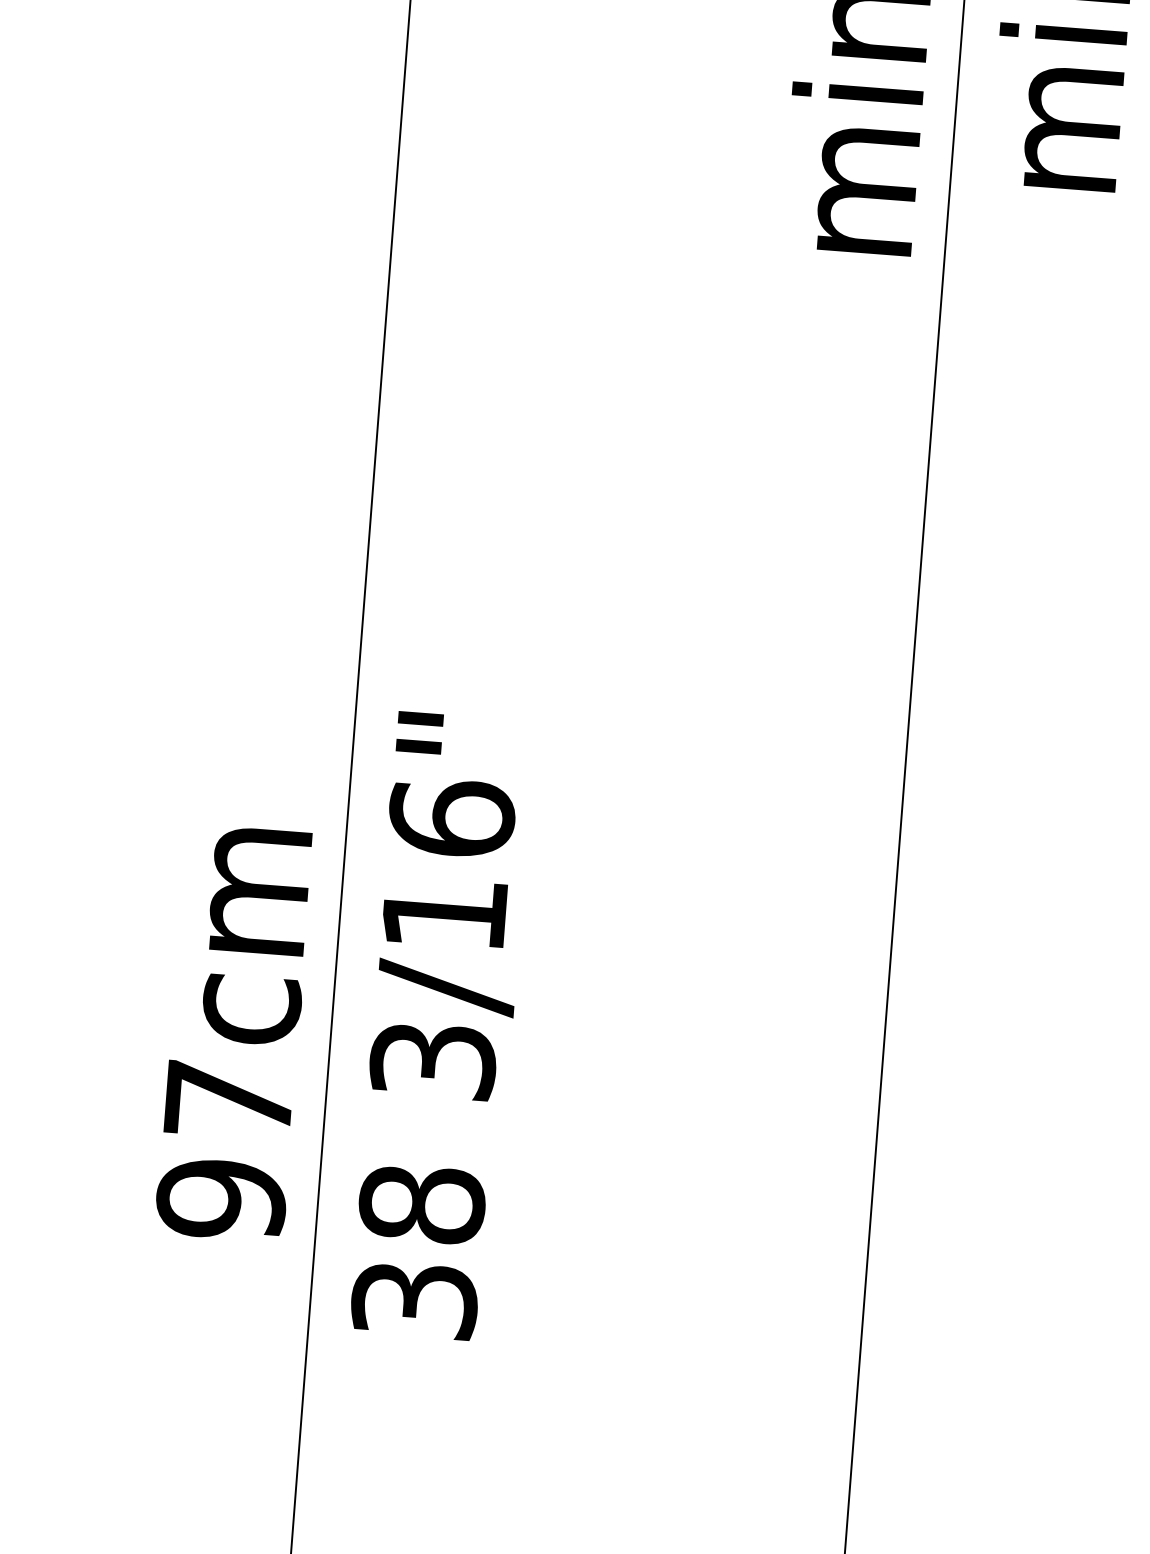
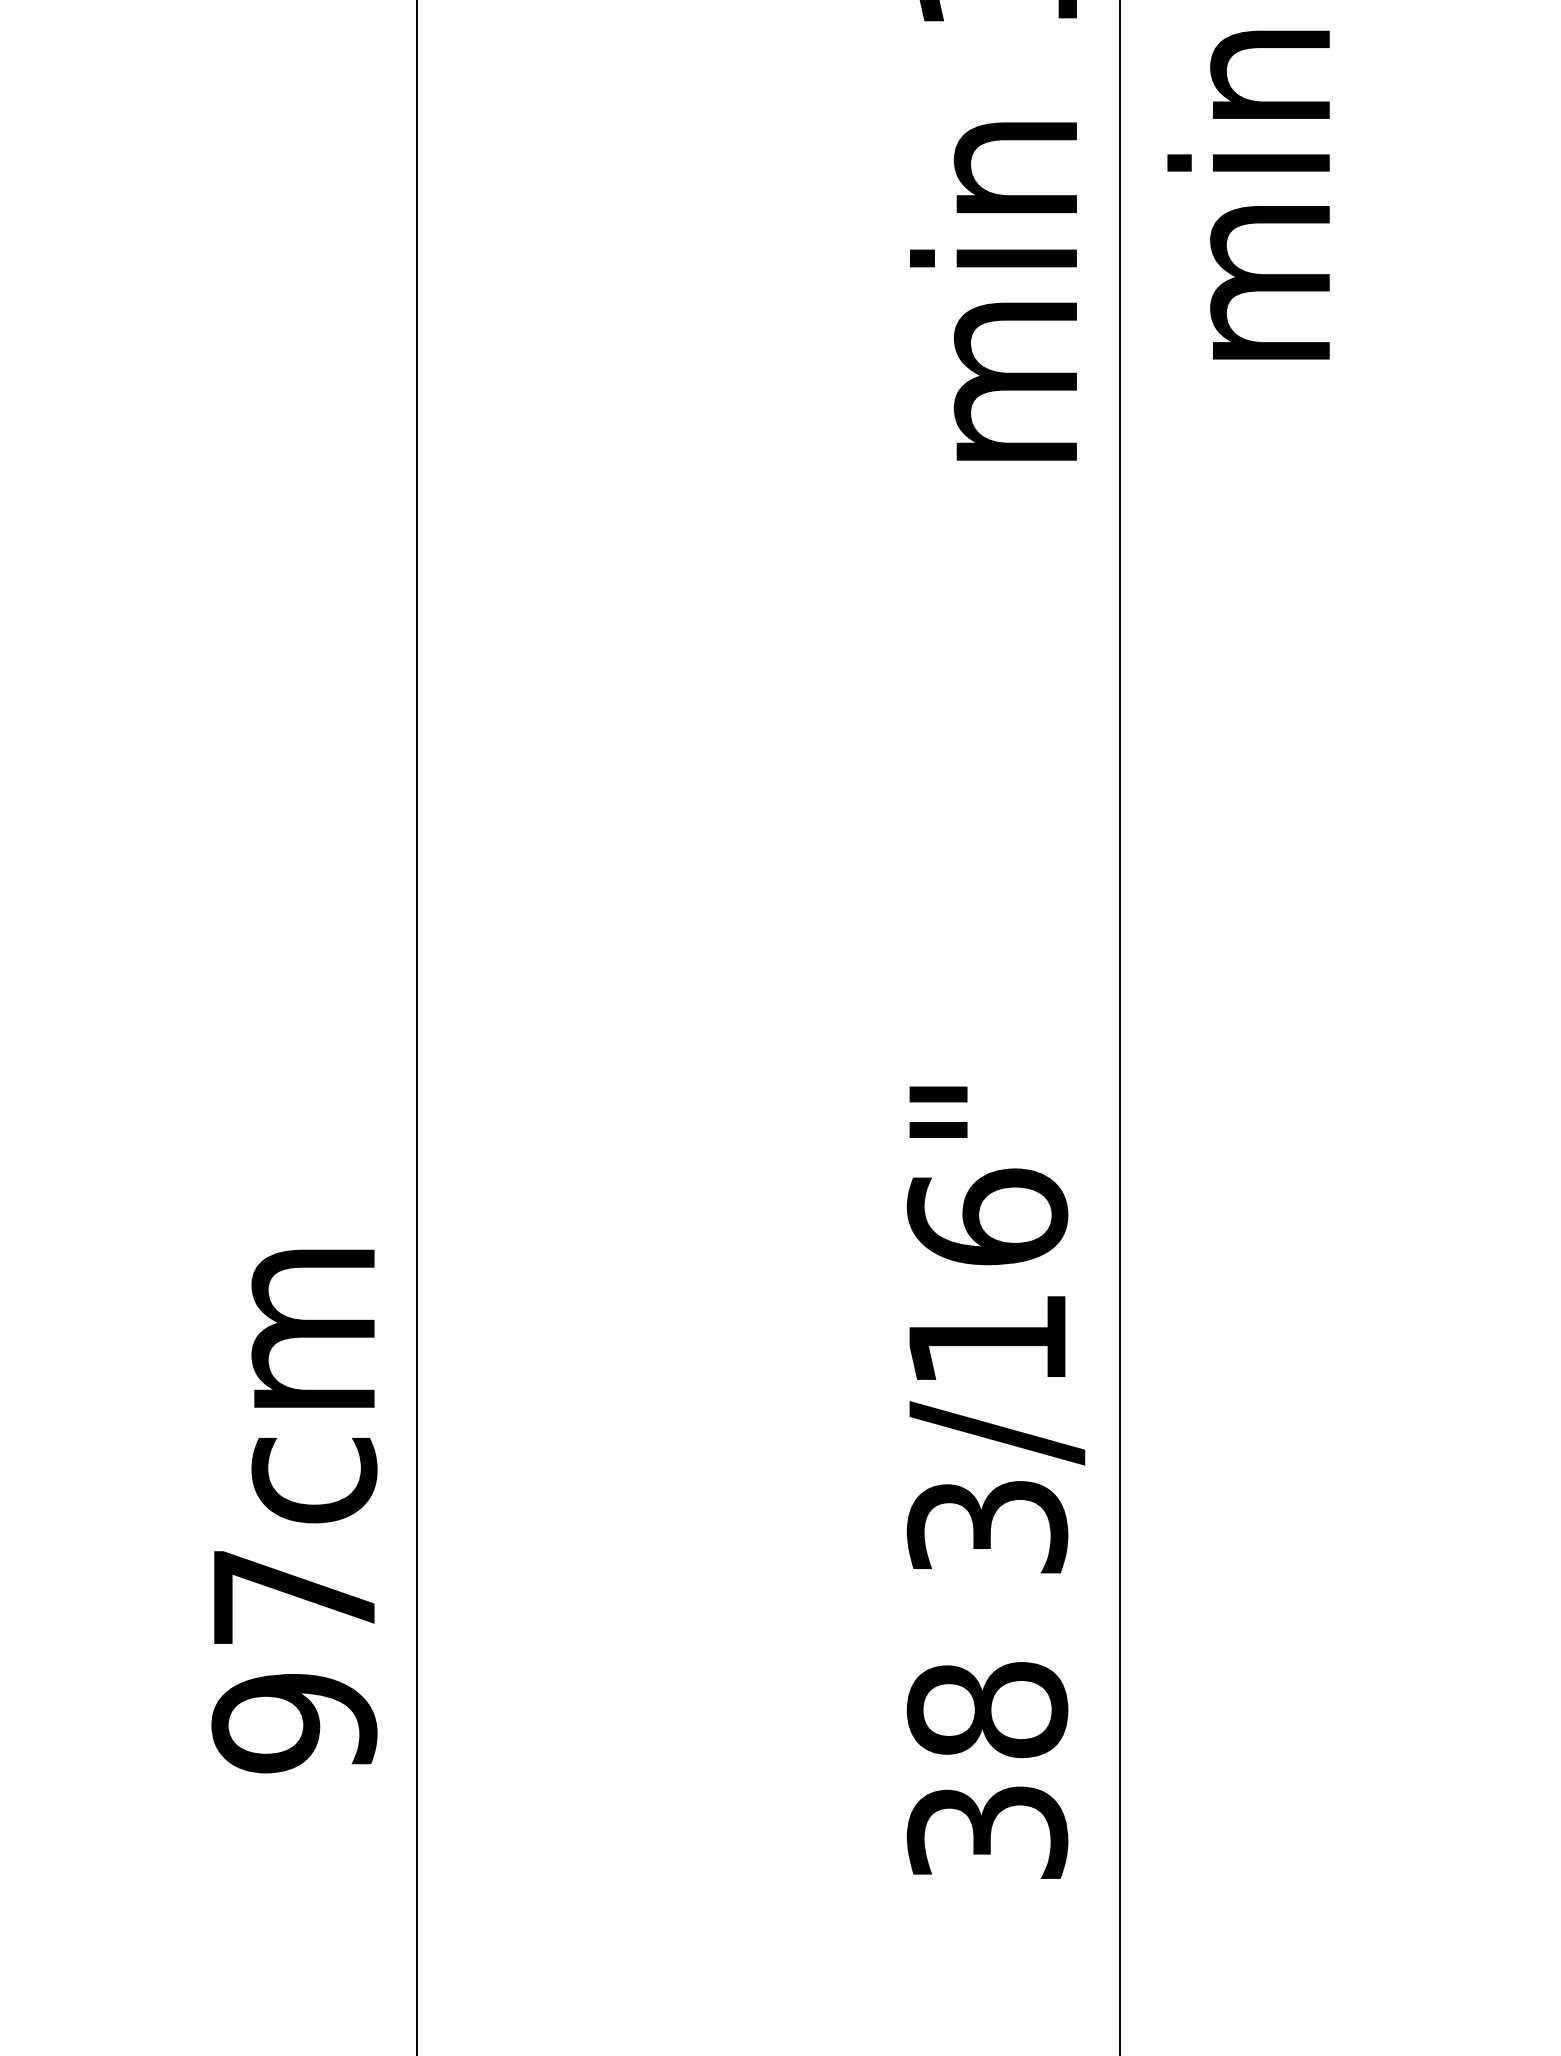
text: (442, 1026) -> (995, 1482), moved

